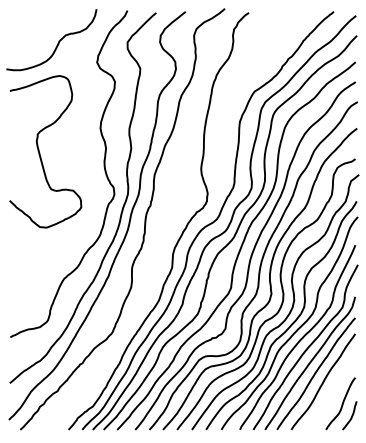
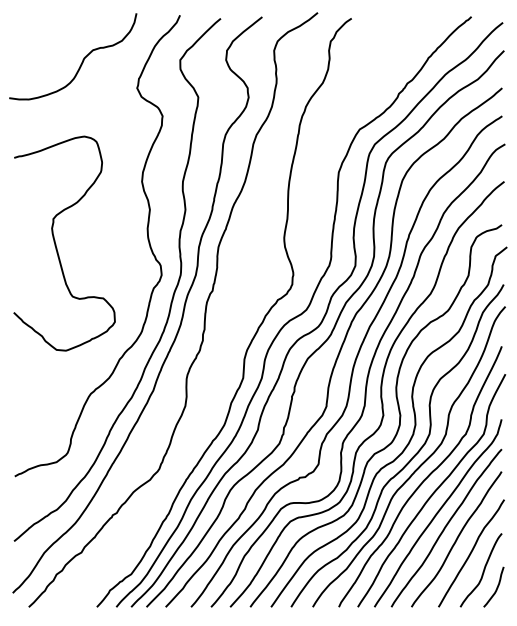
curve: (39, 152) -> (56, 244), moved
curve: (333, 391) -> (471, 553), added

